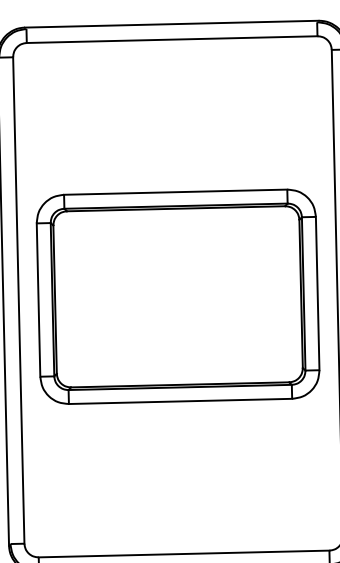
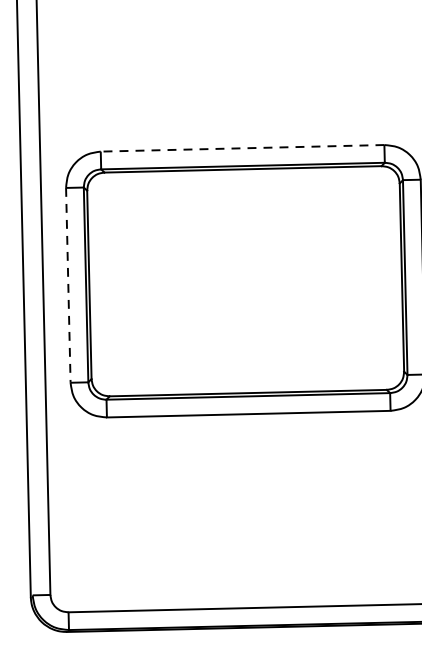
line: (175, 192) -> (242, 148), solid -> dashed
line: (38, 300) -> (68, 285), solid -> dashed

